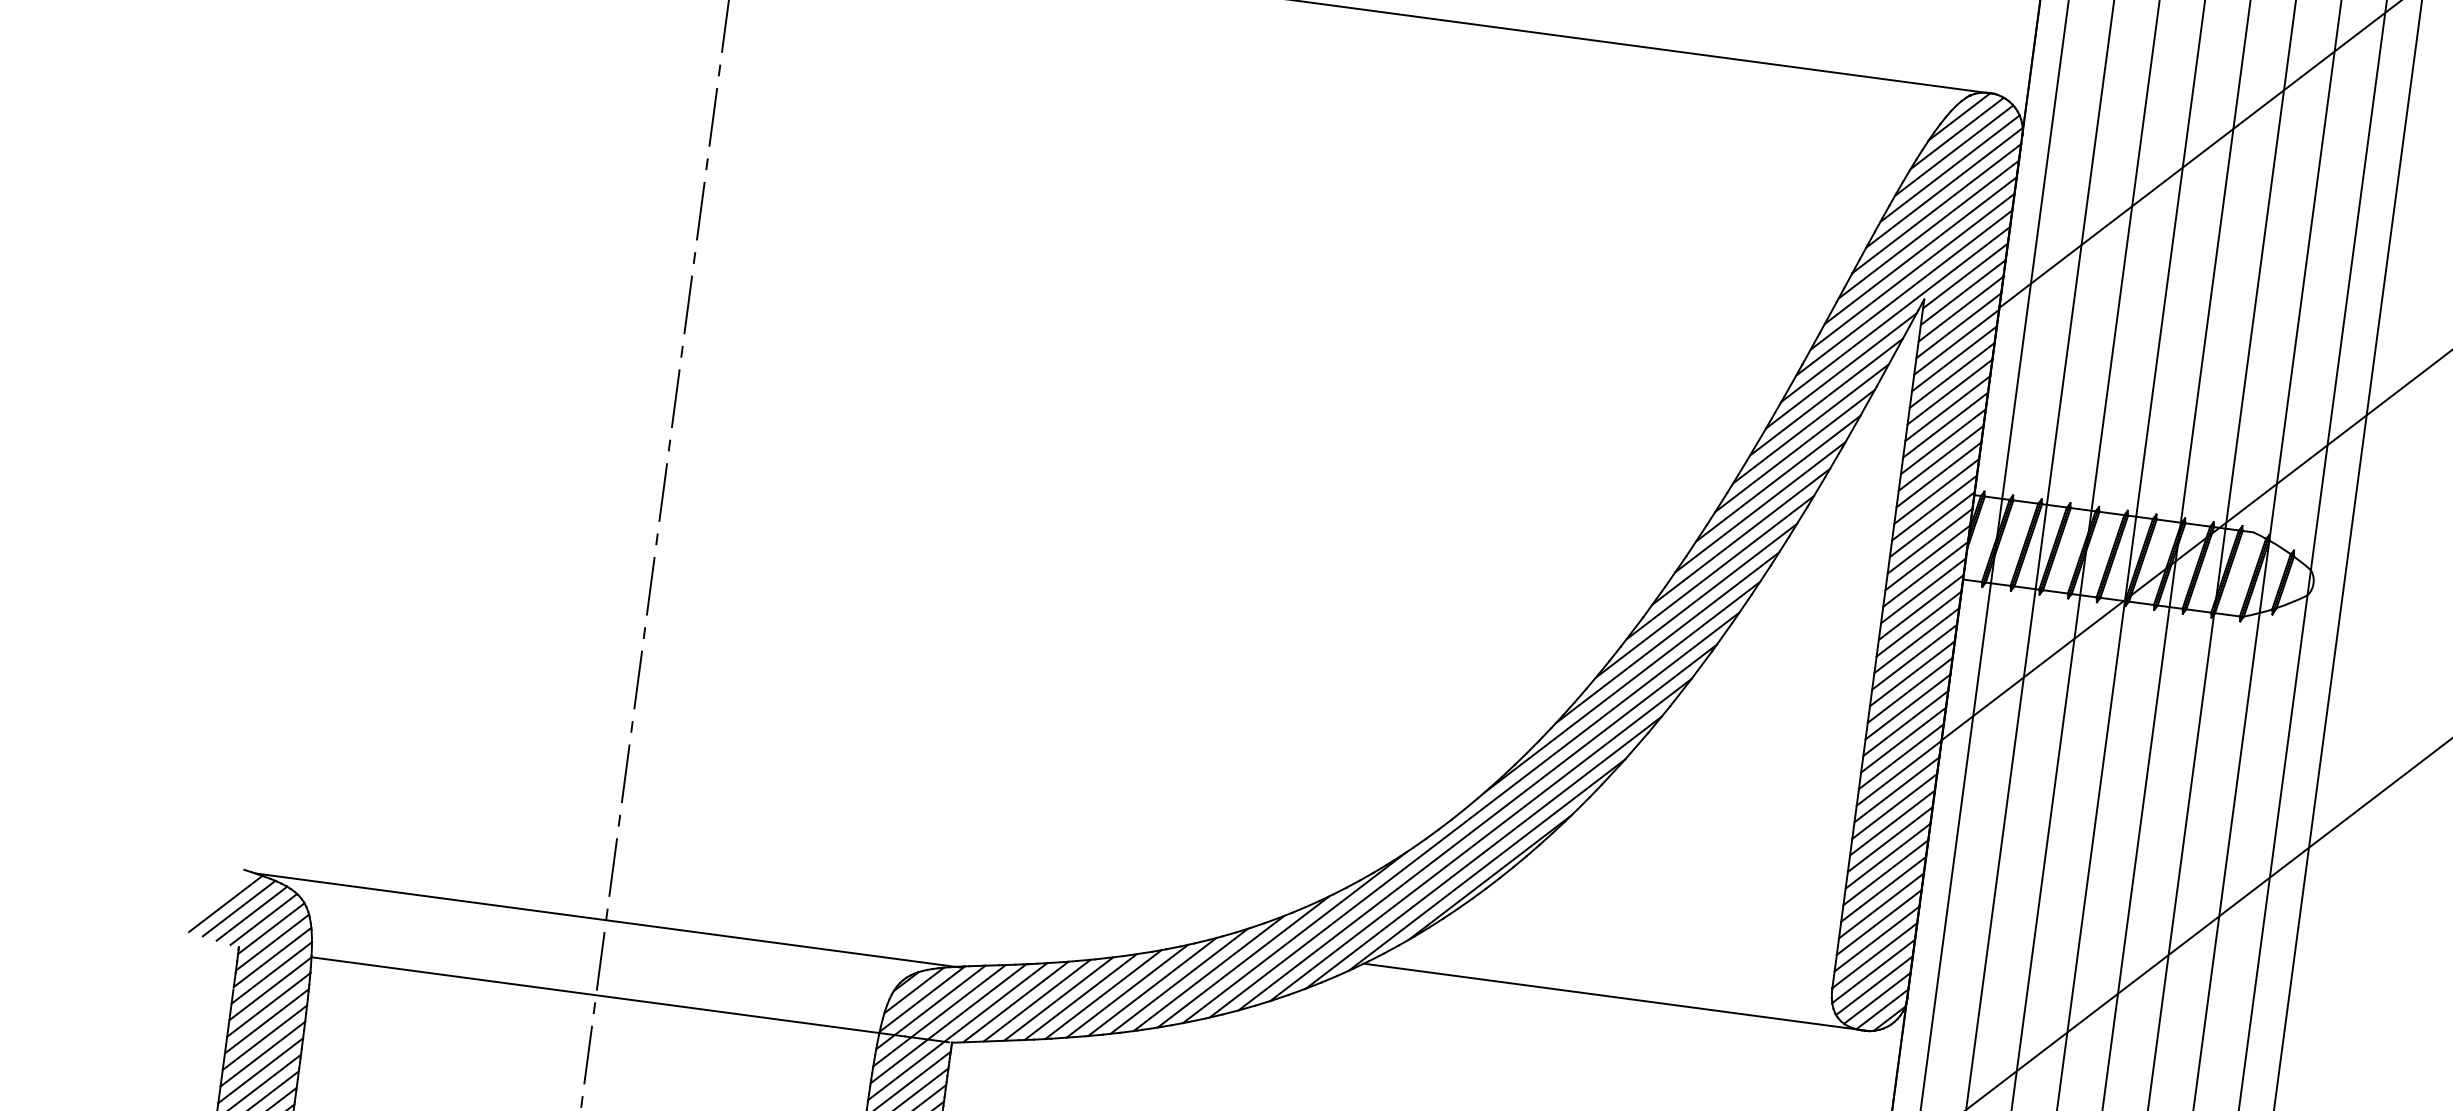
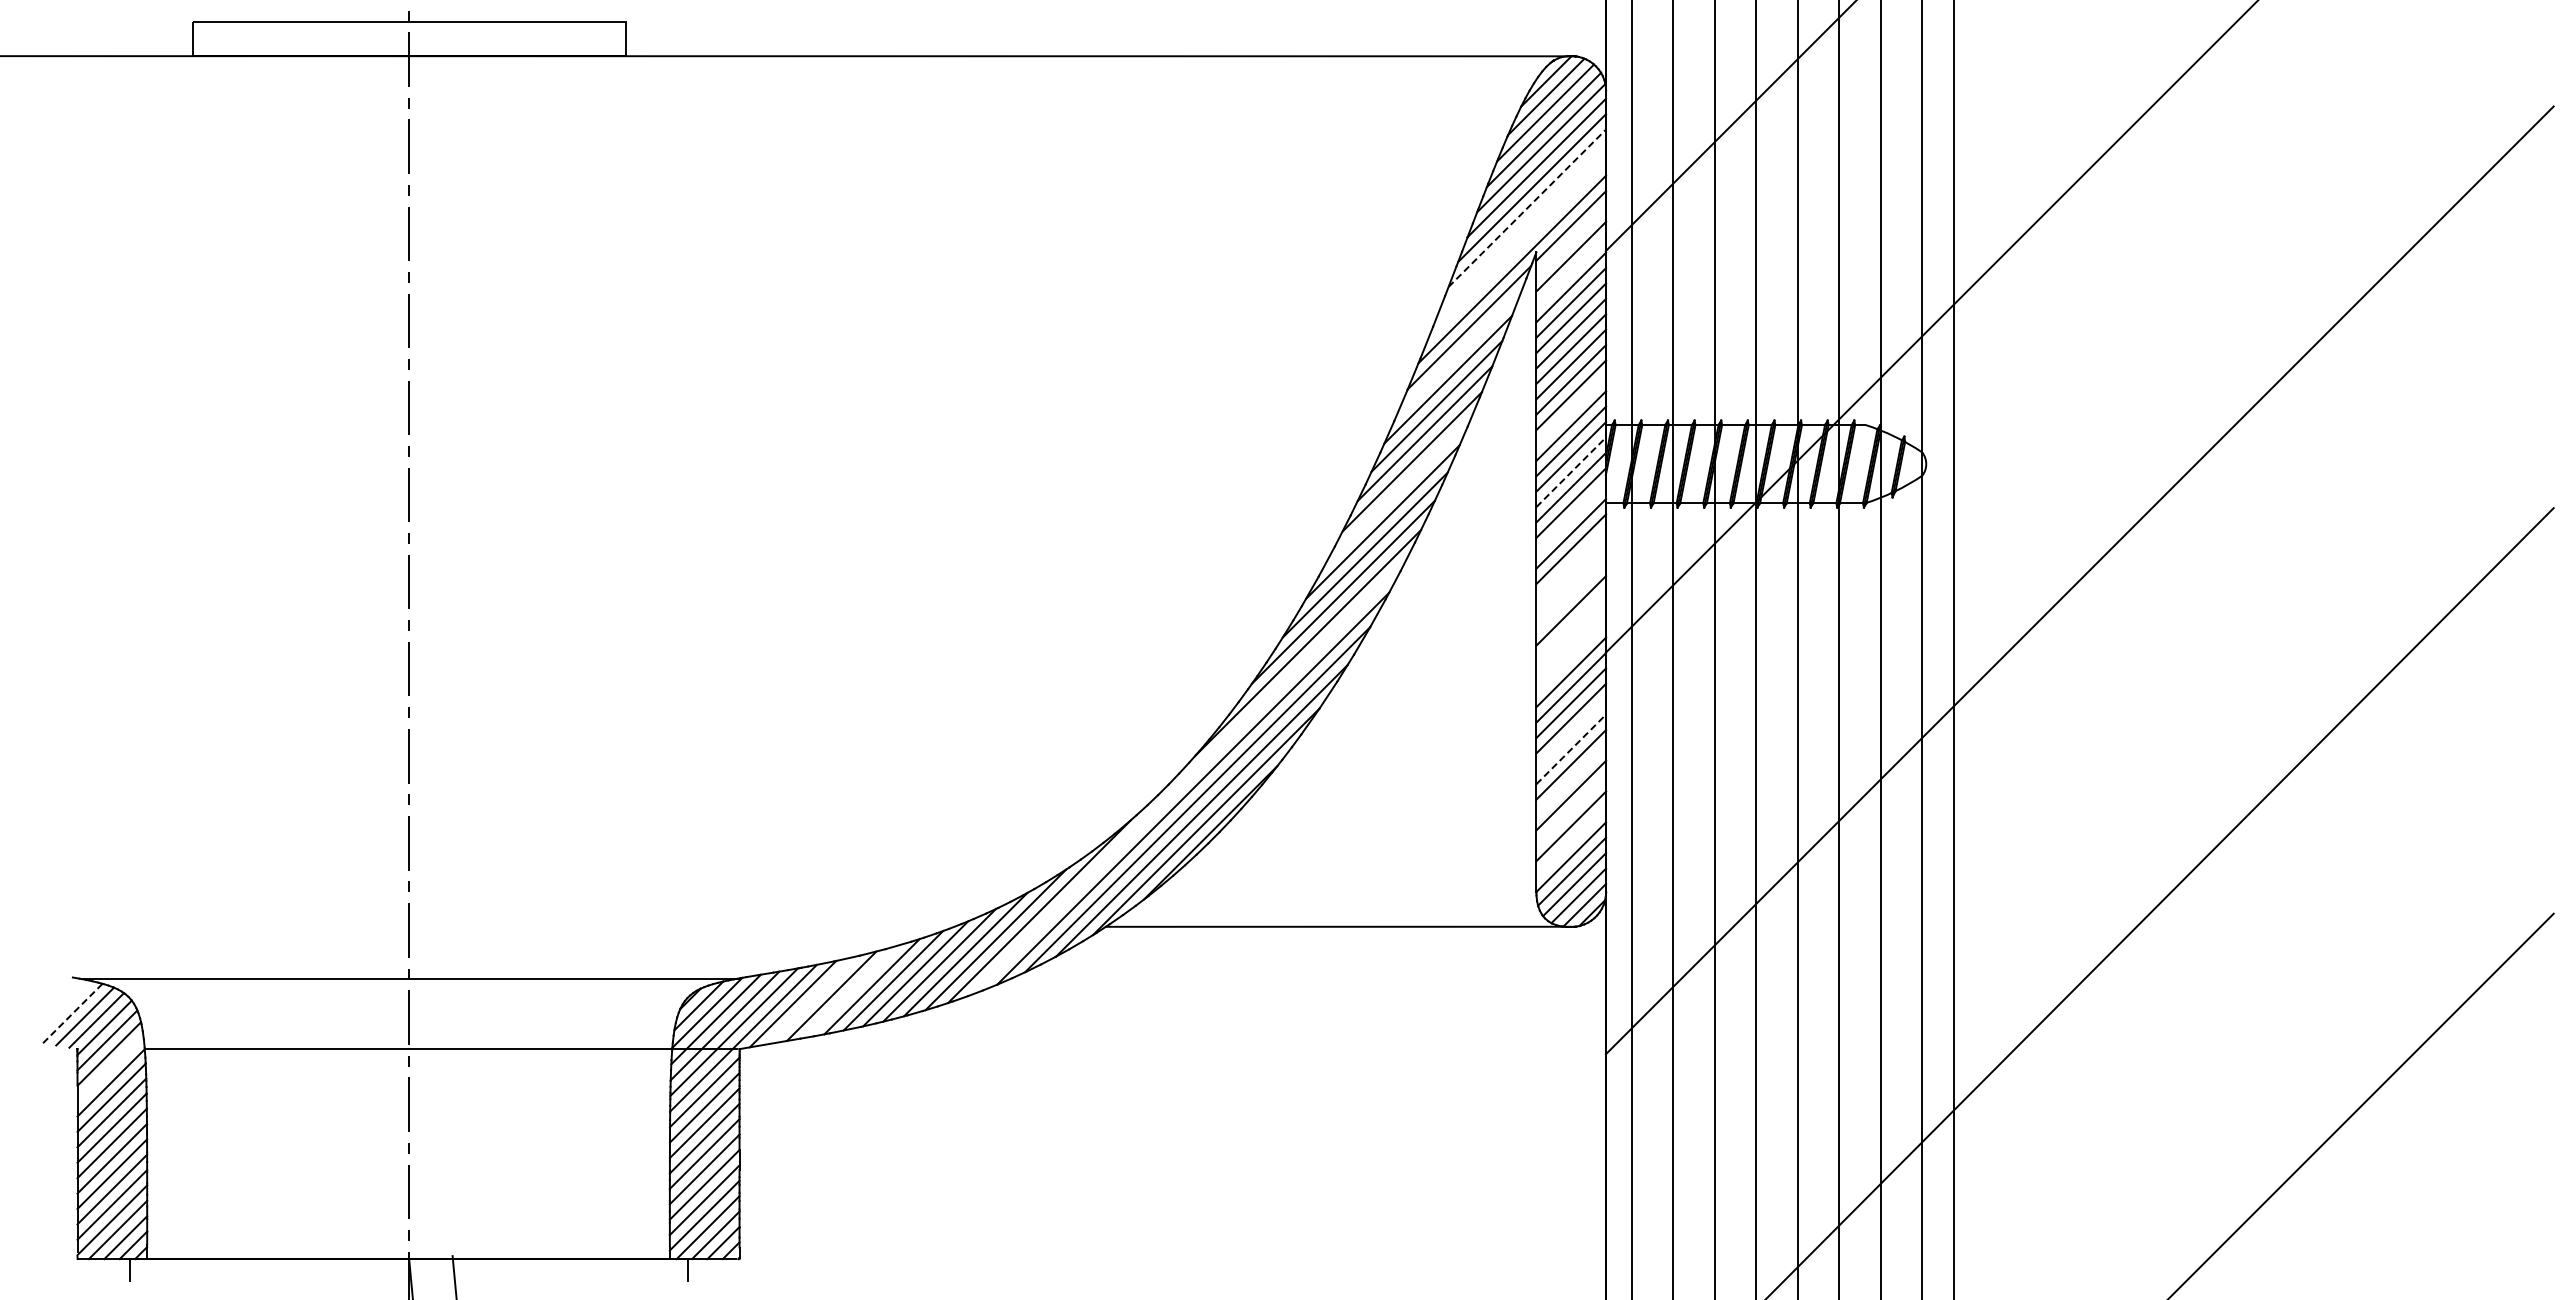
line: (1921, 249) -> (1527, 207), solid -> dashed
line: (1912, 271) -> (1522, 228), removed
line: (1904, 292) -> (1517, 248), removed
line: (1963, 292) -> (1571, 241), removed
line: (1959, 325) -> (1571, 271), removed
line: (1825, 397) -> (1458, 353), removed
line: (1939, 474) -> (1571, 410), removed
line: (1741, 535) -> (1398, 490), removed
line: (1930, 540) -> (1571, 471), solid -> dashed
line: (1923, 590) -> (1571, 518), removed
line: (1917, 640) -> (1571, 564), removed
line: (1915, 656) -> (1571, 579), removed
line: (1912, 673) -> (1571, 595), removed
line: (1908, 707) -> (1571, 626), removed
line: (1906, 723) -> (1571, 641), removed
line: (1903, 739) -> (1571, 656), removed
line: (1474, 814) -> (1188, 777), removed
line: (1892, 822) -> (1571, 733), removed
line: (1890, 839) -> (1571, 749), solid -> dashed
line: (1886, 873) -> (1571, 780), removed
line: (225, 903) -> (59, 1010), removed
line: (1881, 905) -> (1571, 810), removed
line: (239, 908) -> (73, 1013), solid -> dashed
line: (1877, 938) -> (1571, 841), removed
line: (271, 973) -> (110, 1068), removed
line: (1080, 996) -> (851, 991), removed
line: (1036, 1000) -> (811, 1000), removed

